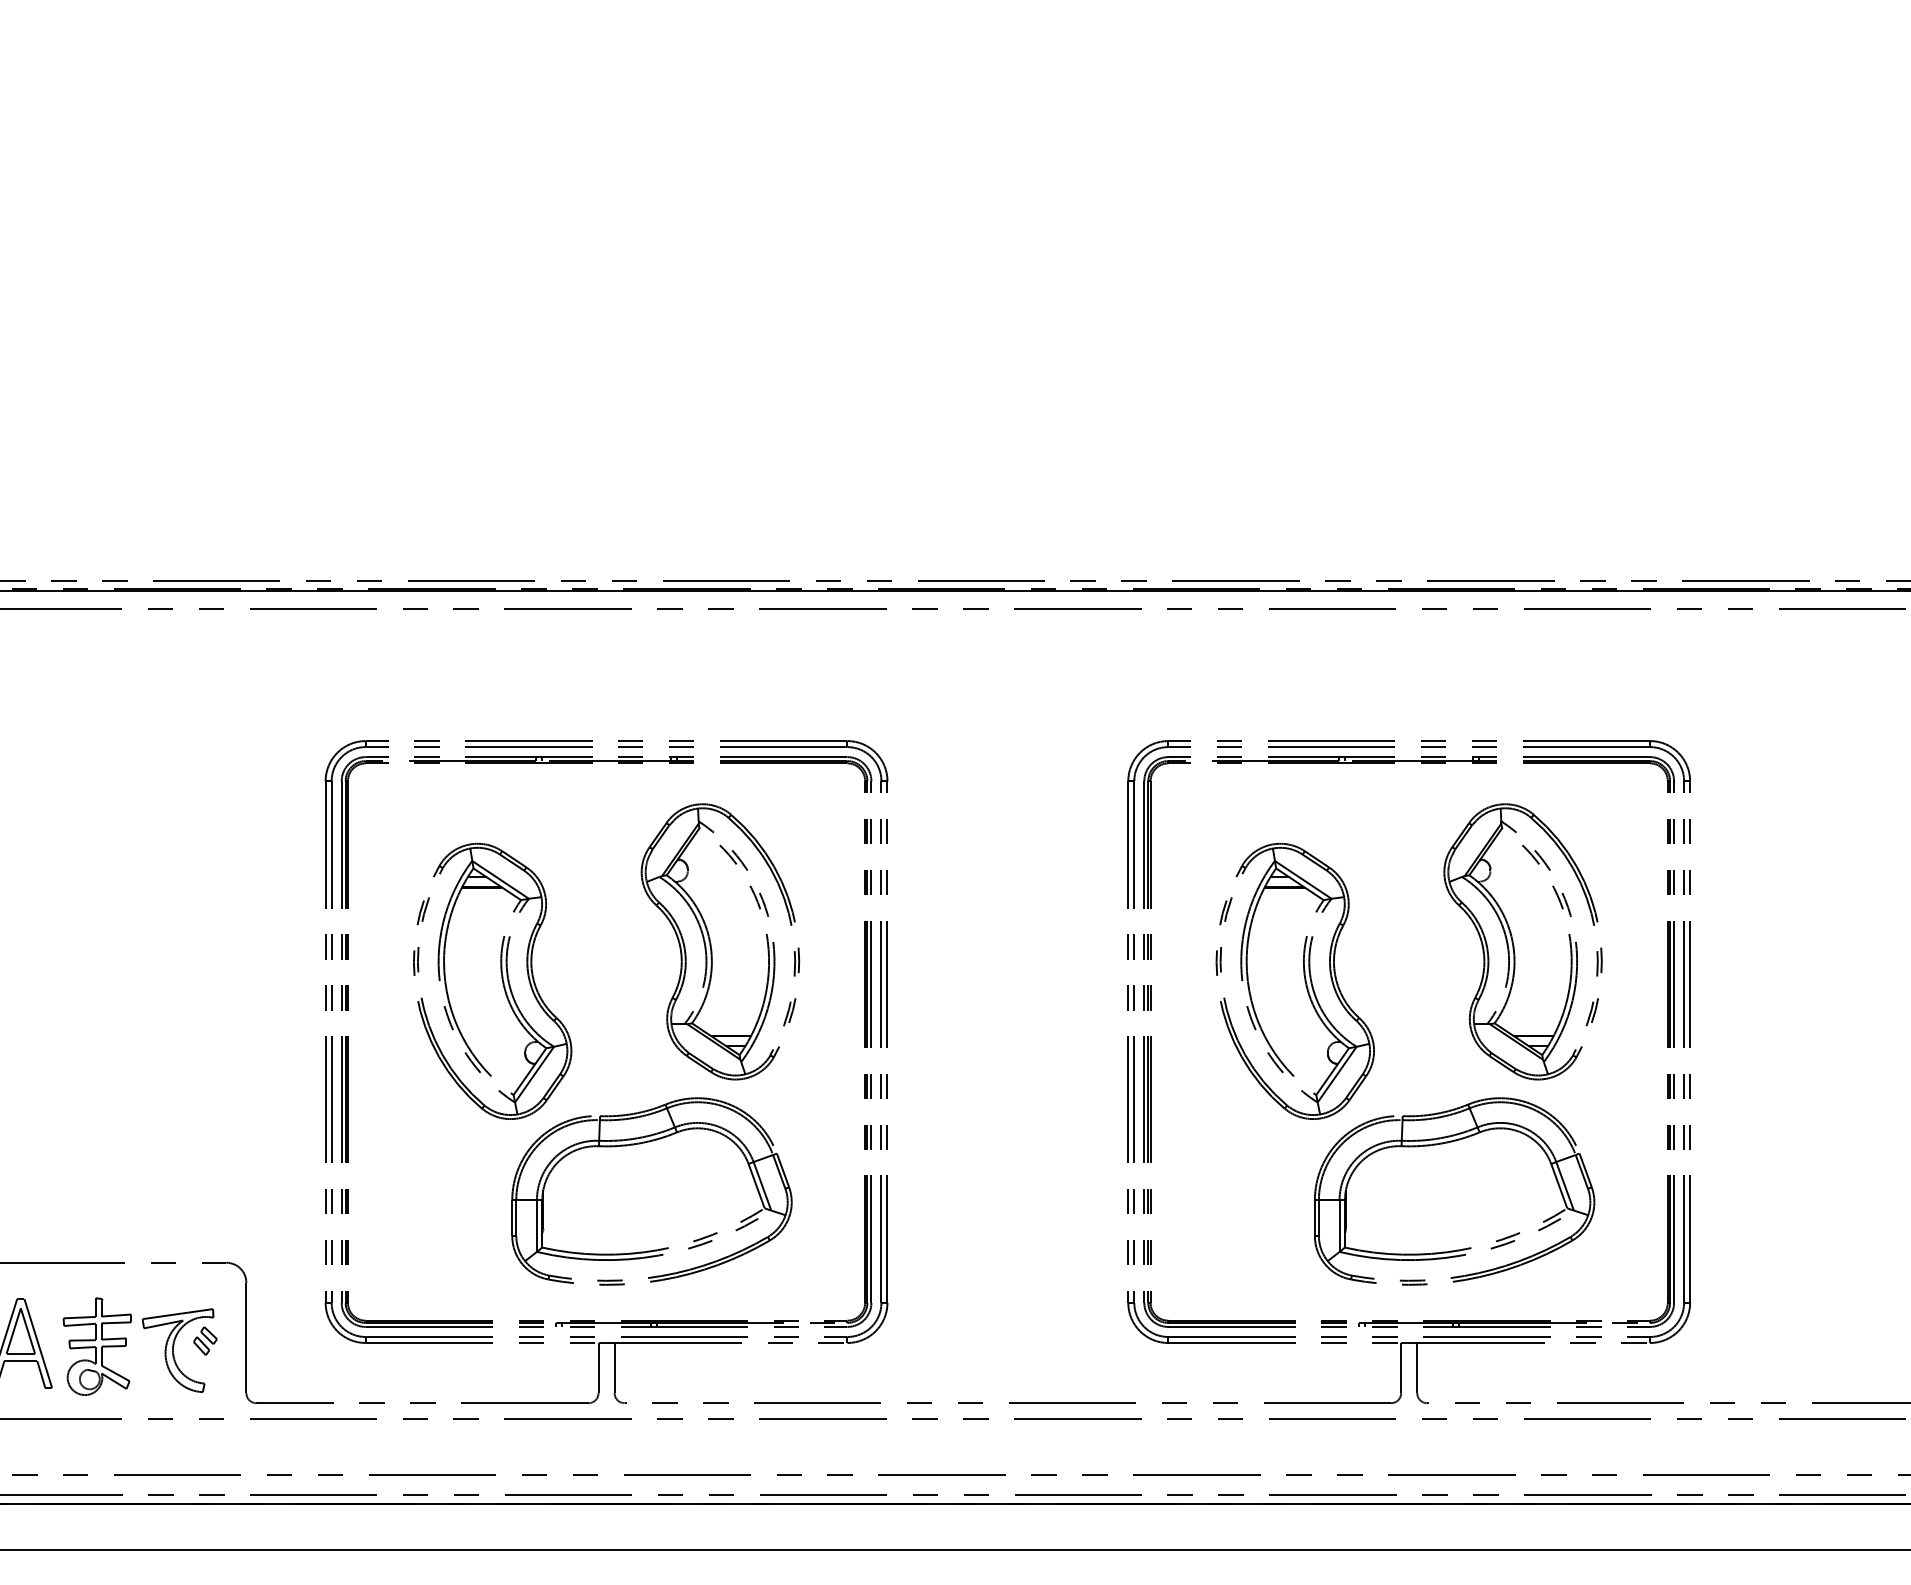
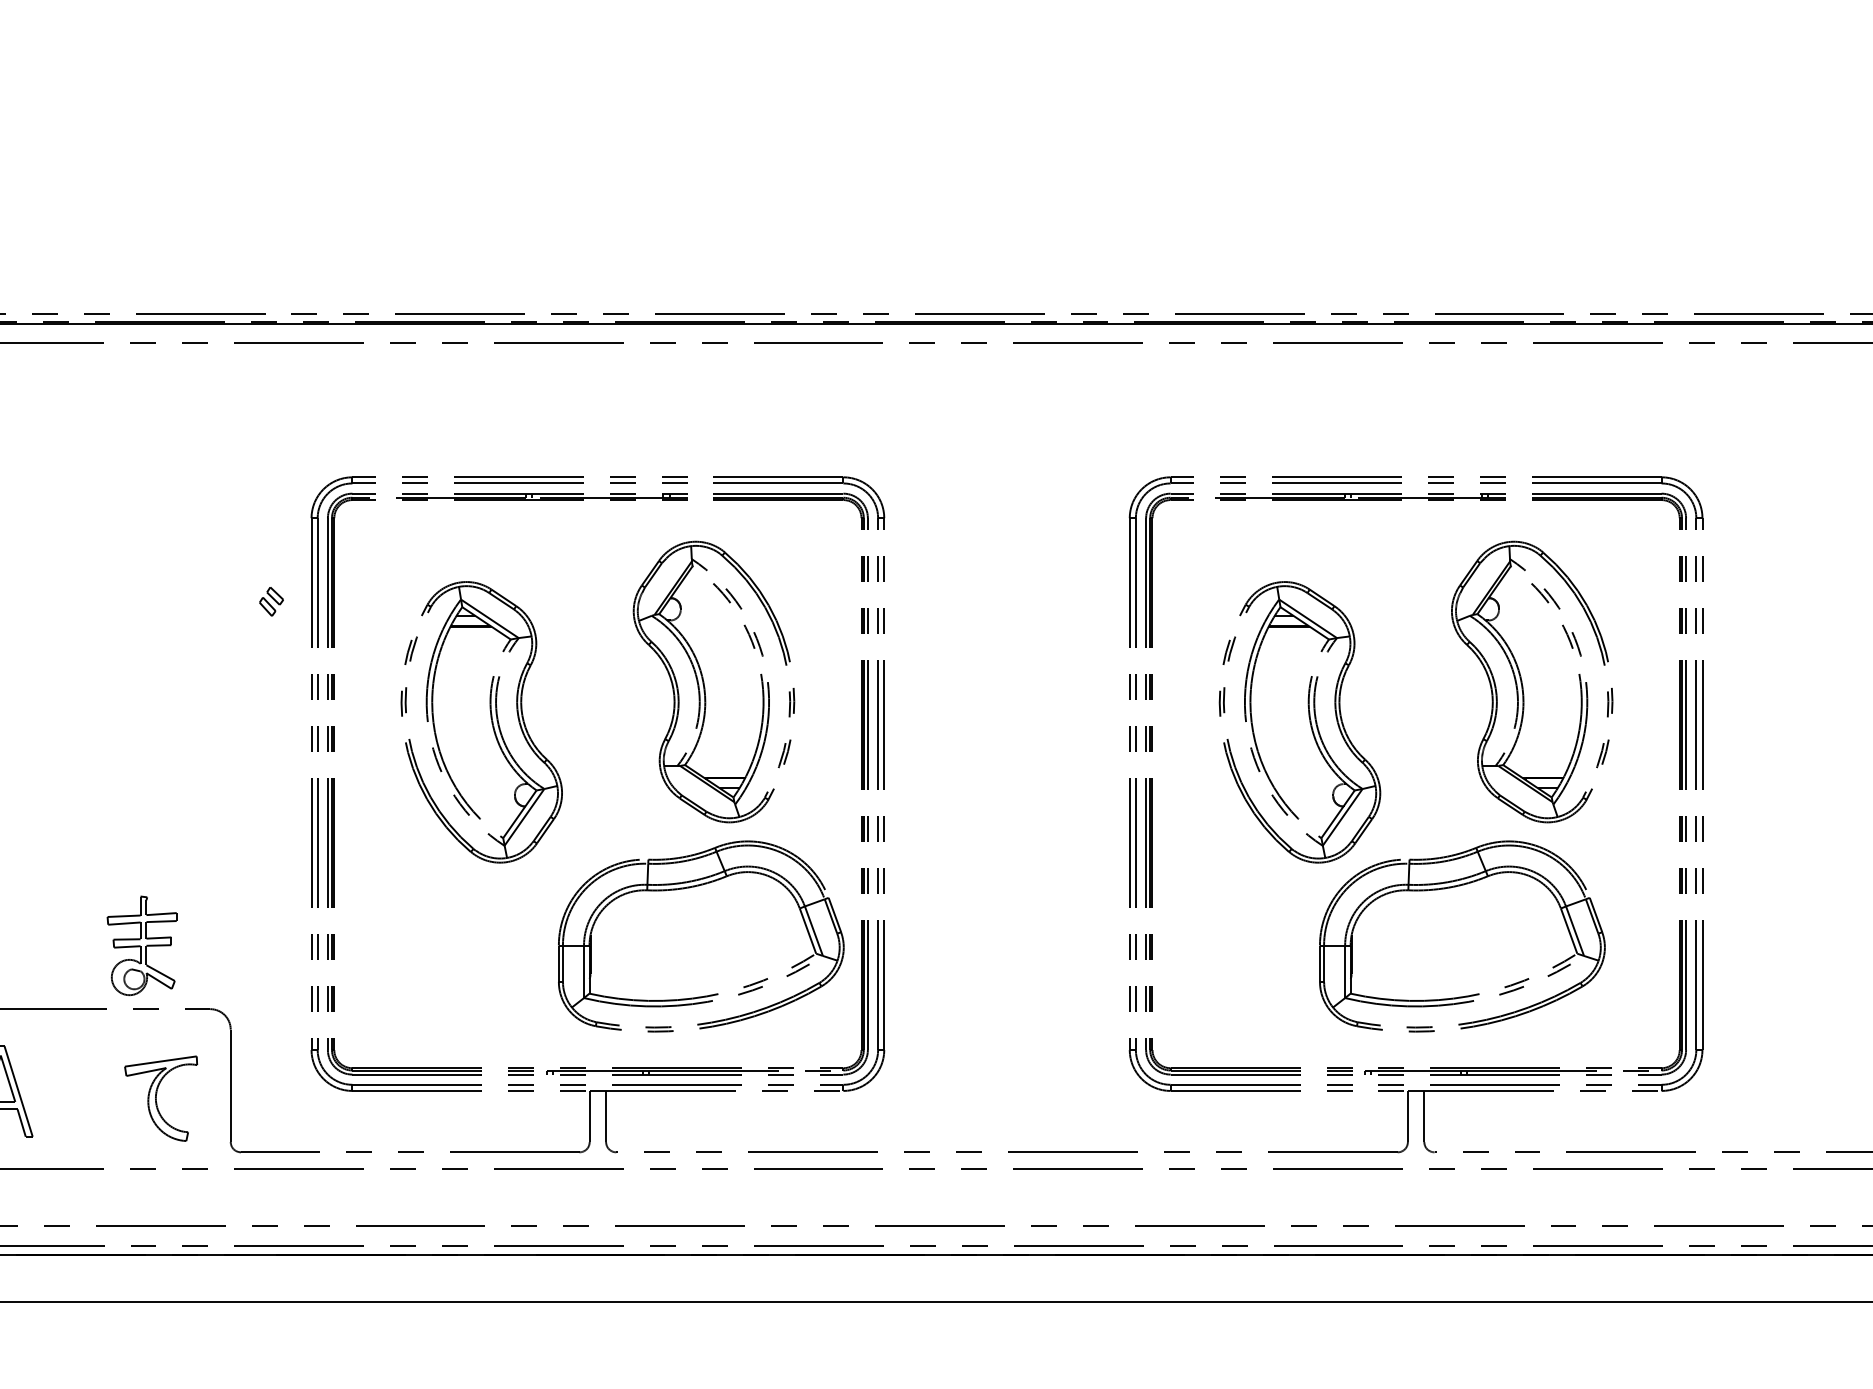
part: (640, 1144) -> (689, 888), moved
part: (205, 1340) -> (271, 601), moved
part: (96, 1346) -> (141, 945), moved

